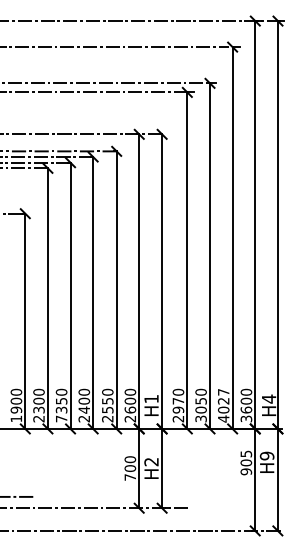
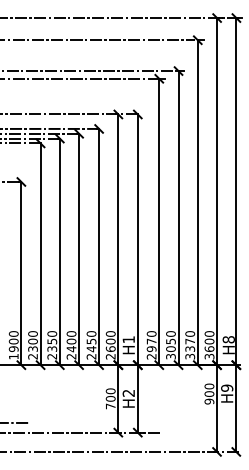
text: (268, 398) -> (228, 339), H4 -> H8
text: (223, 405) -> (190, 345), 4027 -> 3370
text: (107, 409) -> (91, 348), 2550 -> 2450
text: (61, 418) -> (52, 356), 7350 -> 2350
text: (246, 453) -> (209, 386), 905 -> 900

